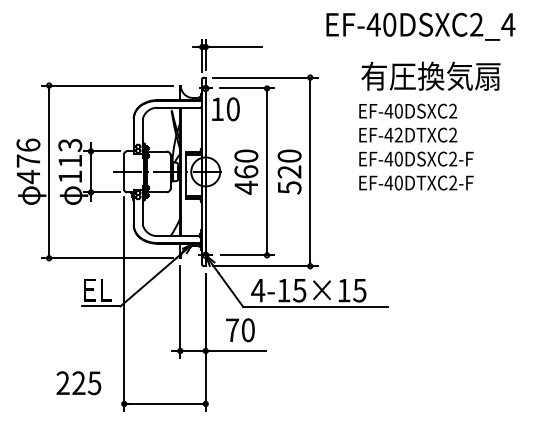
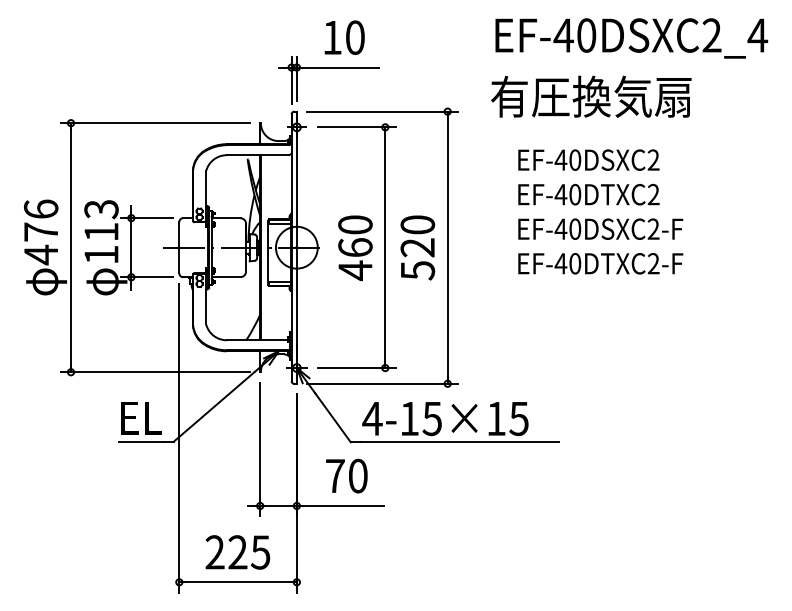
text: (420, 26) -> (631, 37), moved
text: (430, 75) -> (590, 95), moved
text: (225, 109) -> (344, 37), moved
text: (398, 134) -> (574, 193), EF-42DTXC2 -> EF-40DTXC2
text: (78, 383) -> (237, 552), moved

